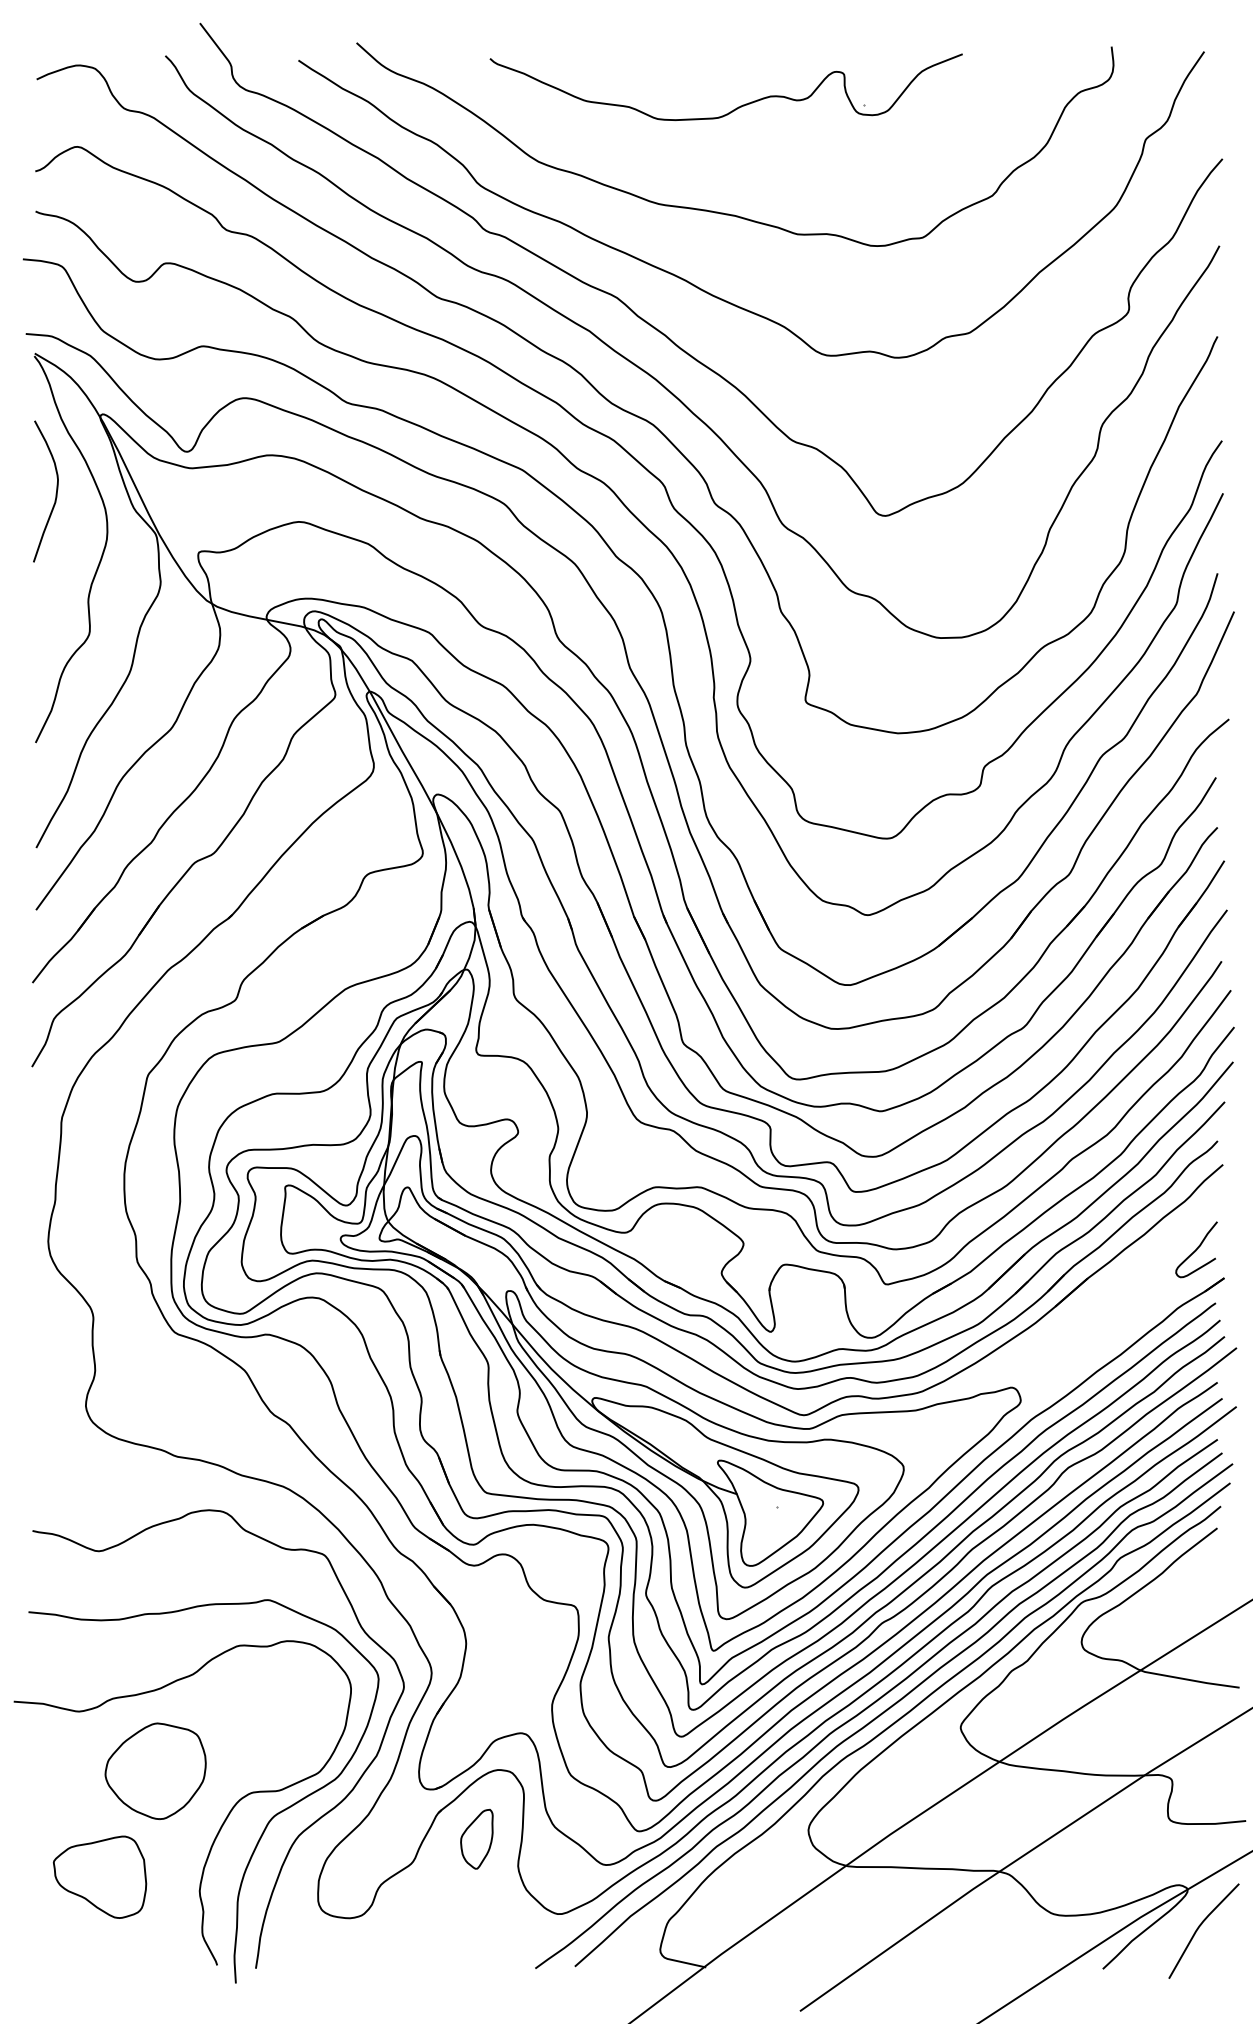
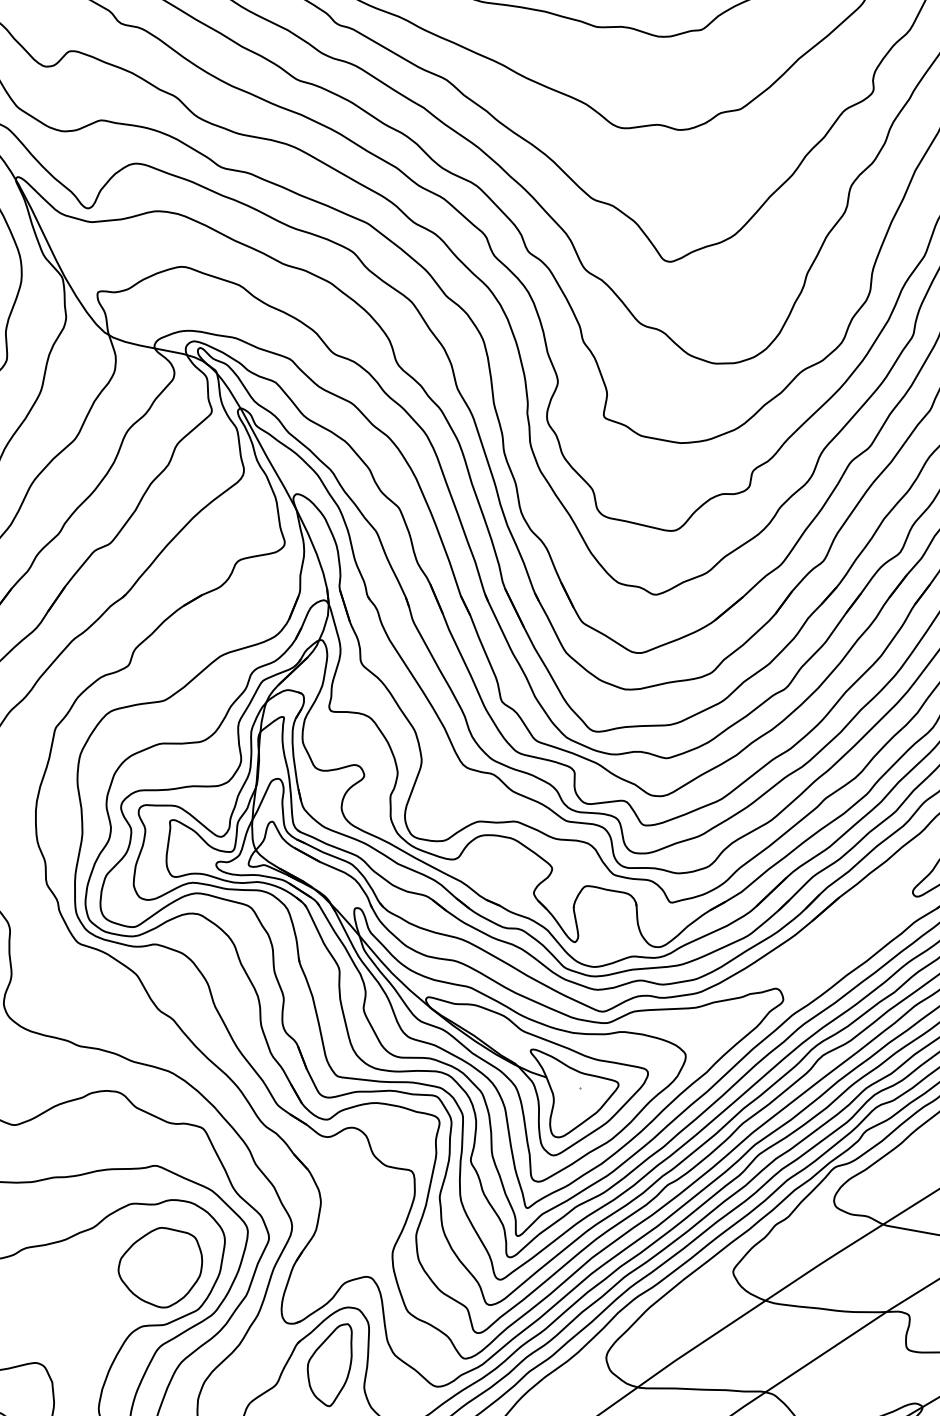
part: (155, 1770) -> (160, 1267), moved
part: (476, 1839) -> (329, 1365), size x1.67

